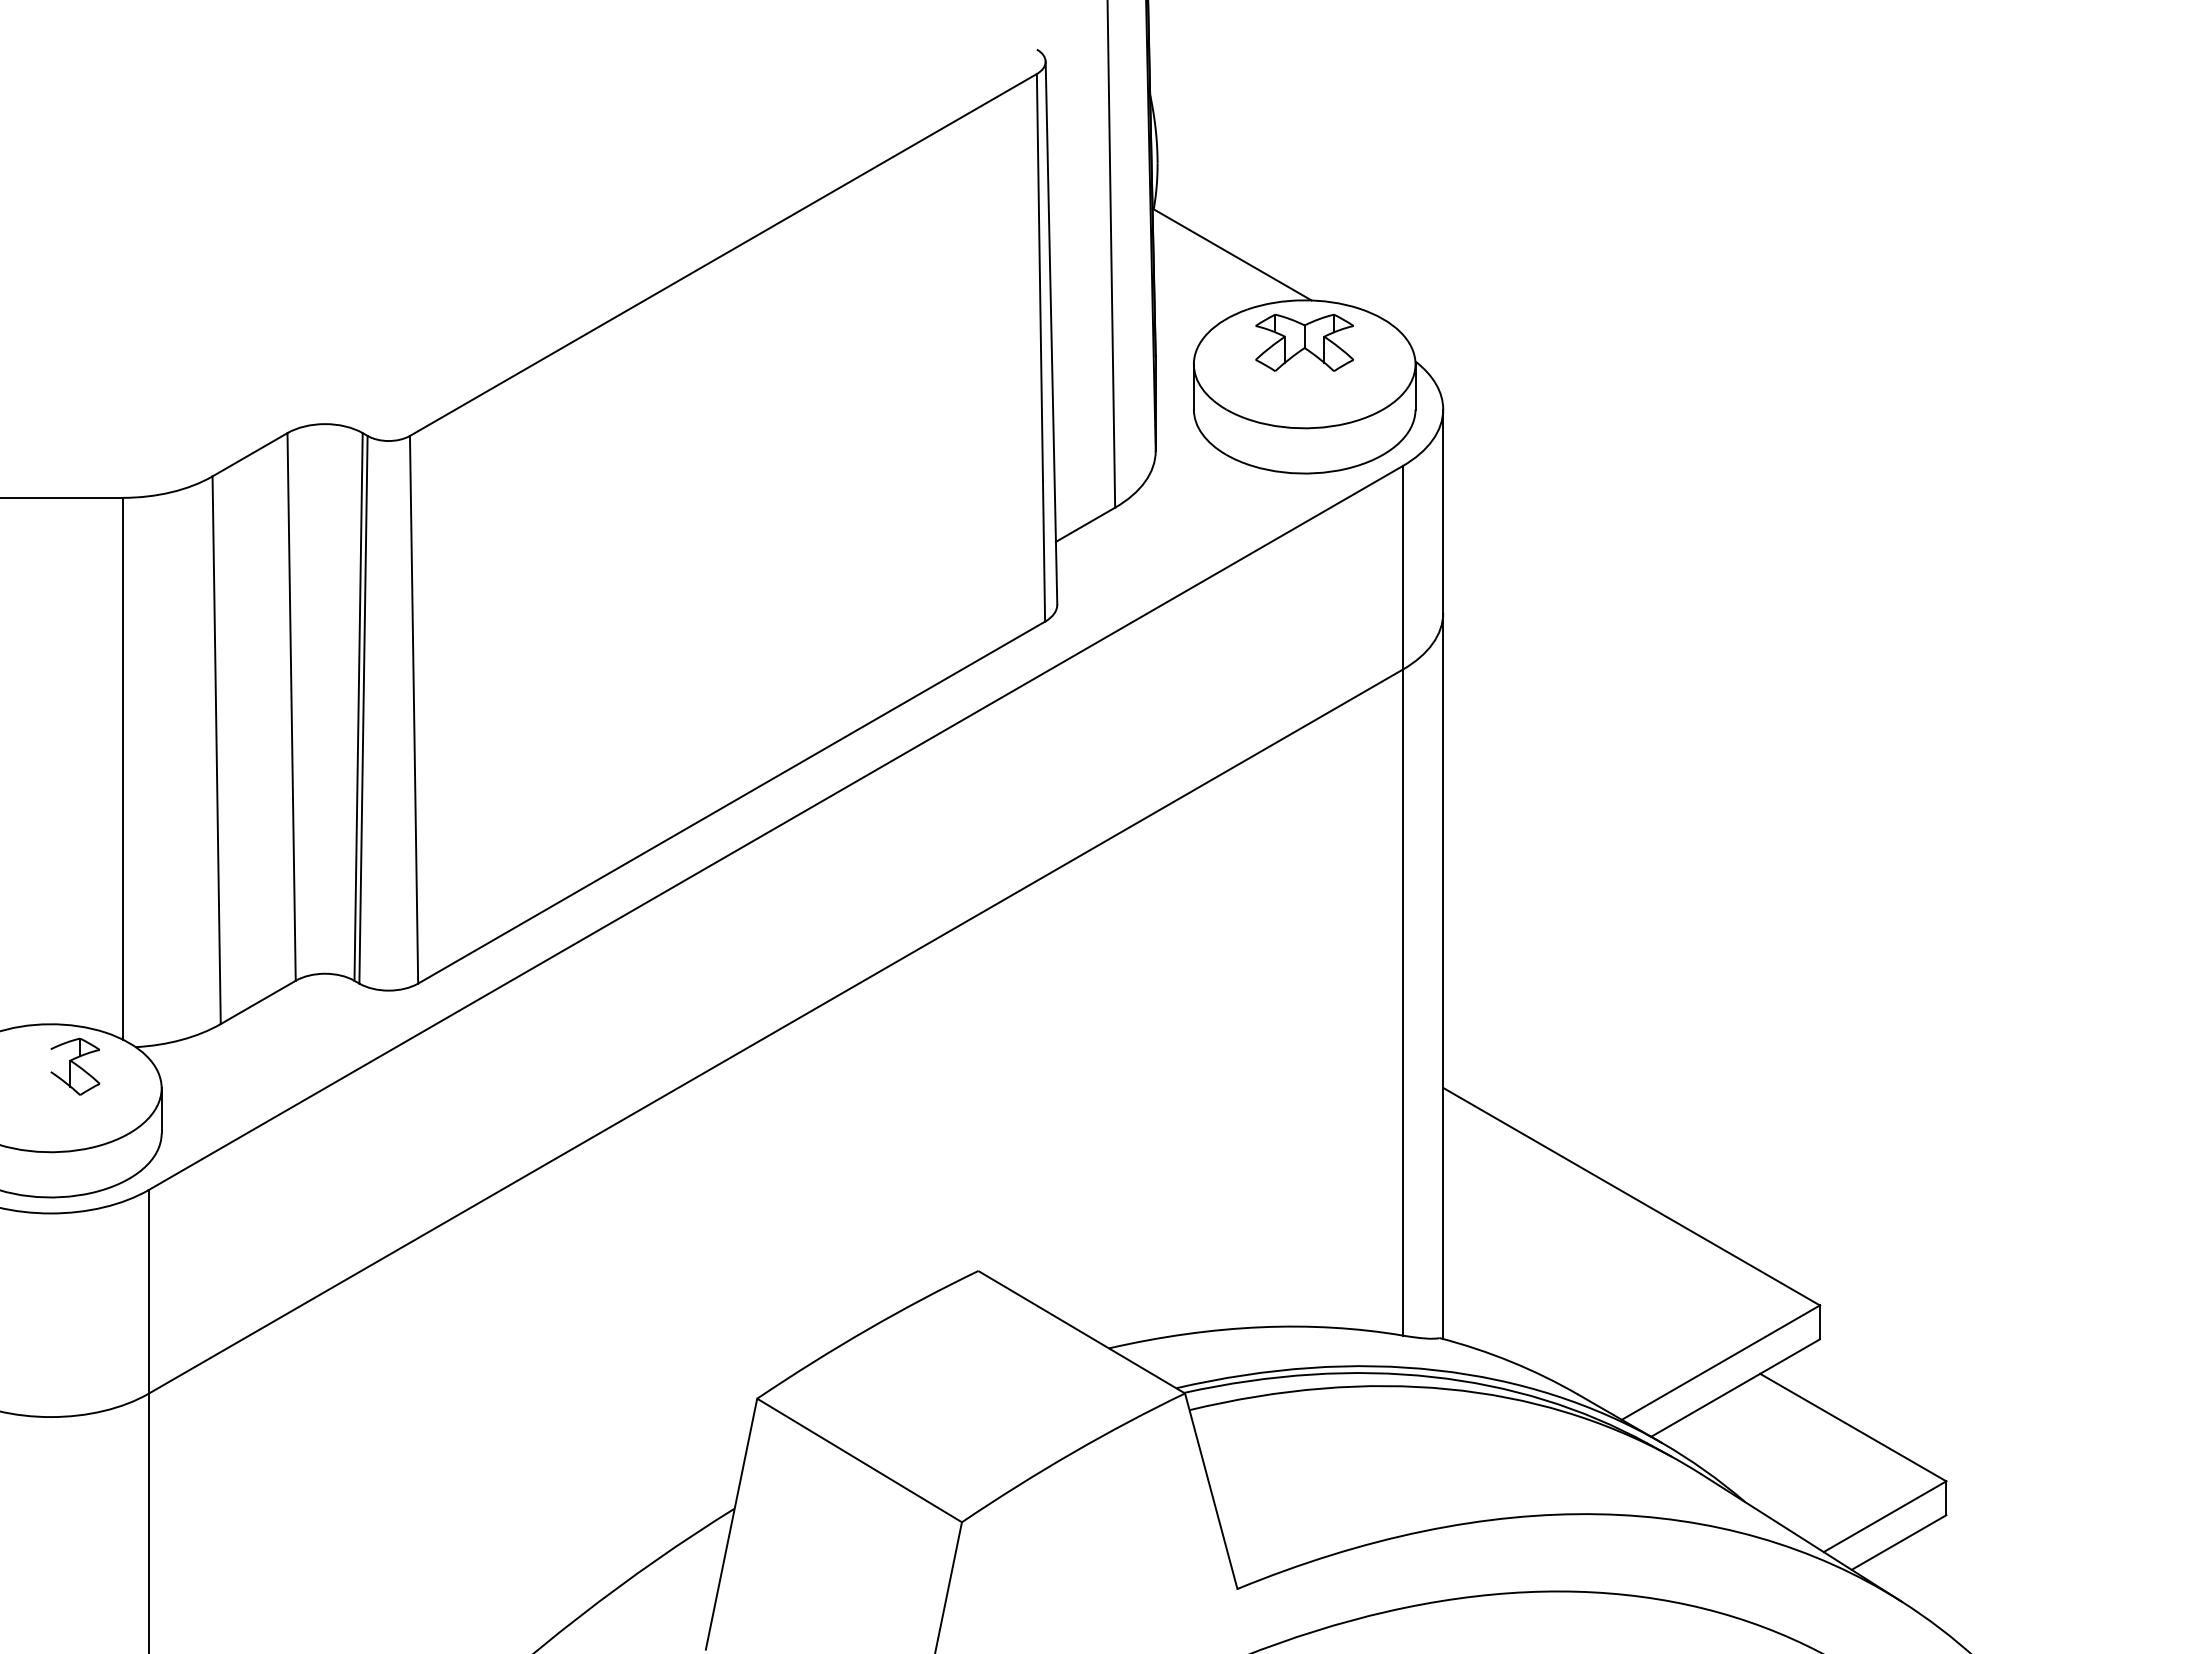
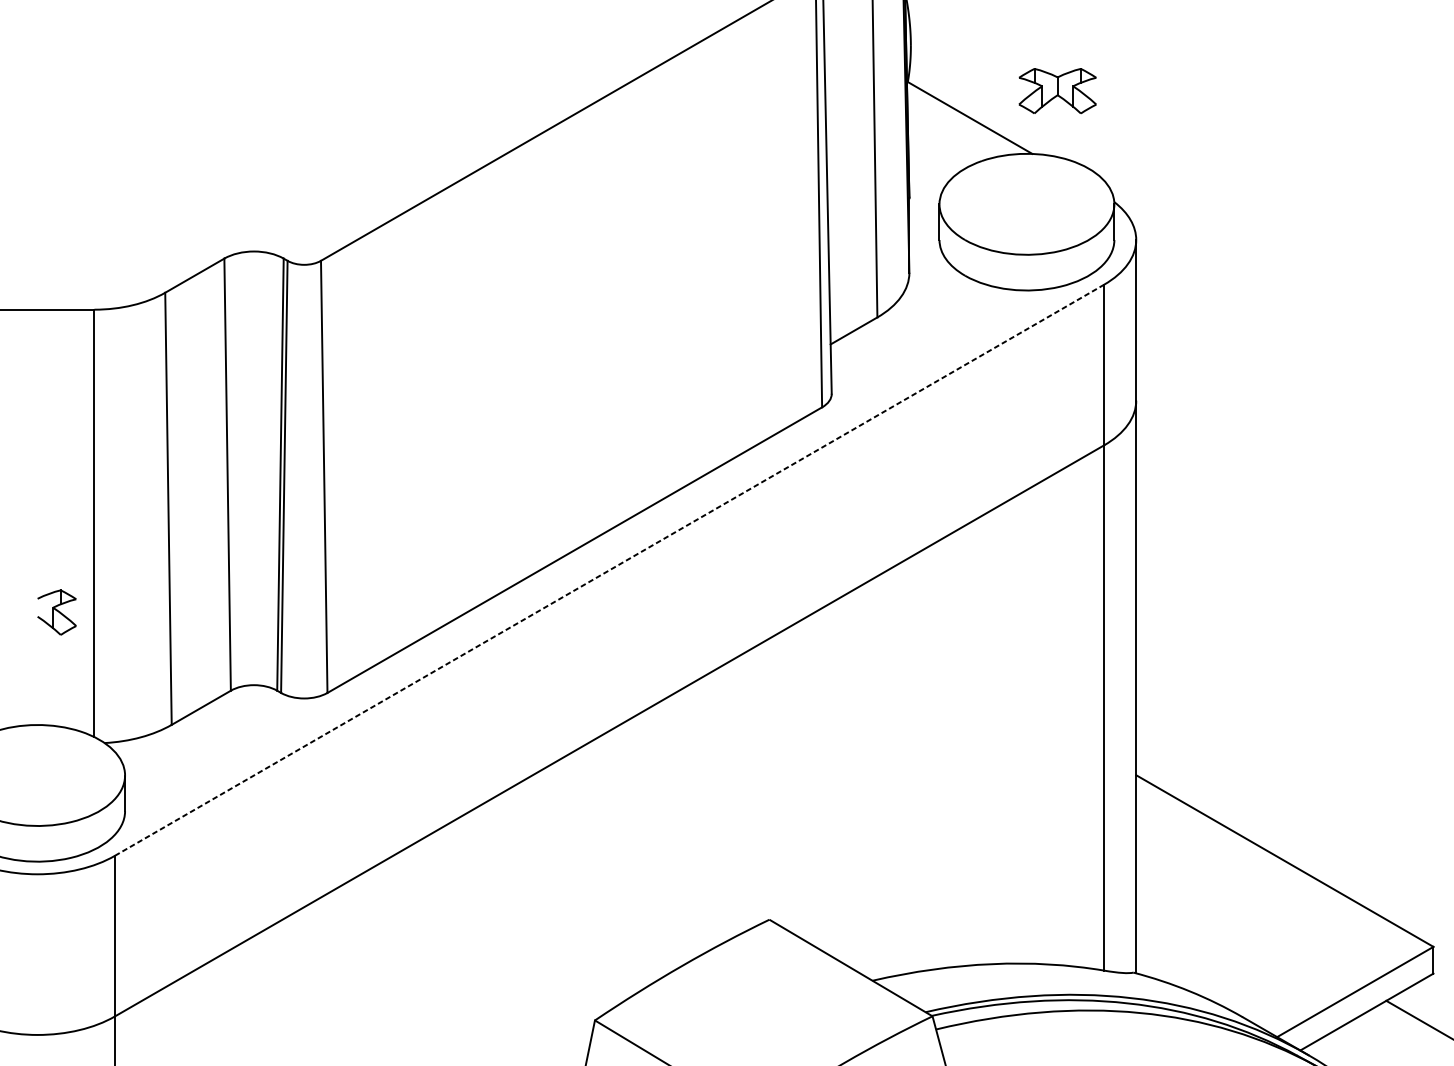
part: (1304, 342) -> (1057, 90), moved
line: (775, 828) -> (609, 570), solid -> dashed
part: (75, 1066) -> (57, 612), moved

